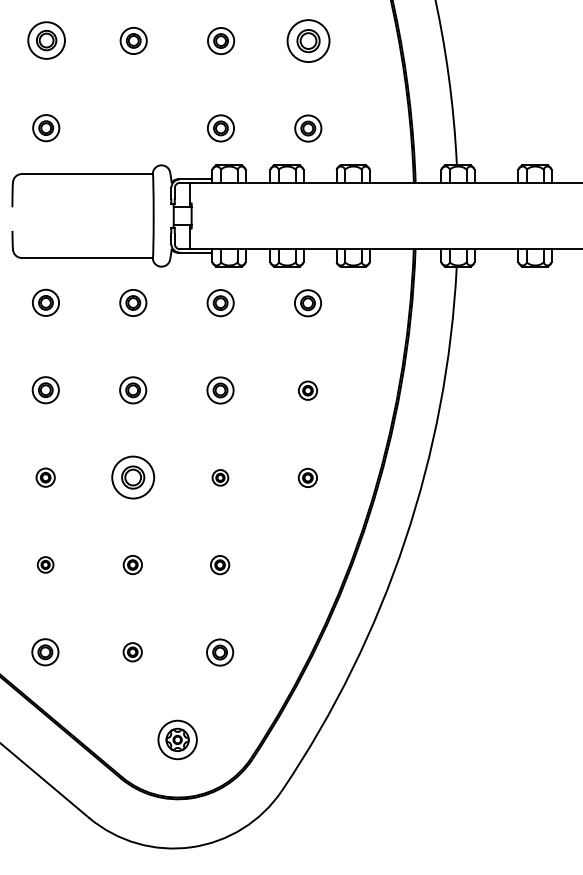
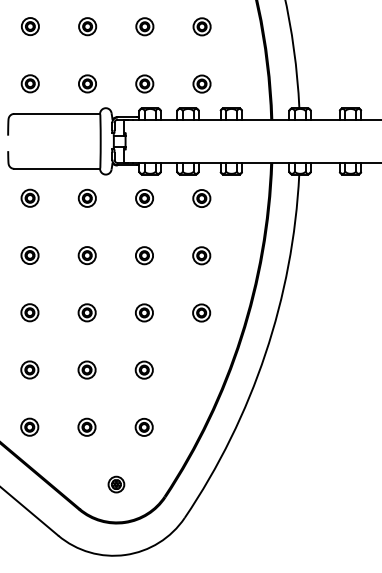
part: (45, 40) -> (29, 26), size x0.71
part: (307, 40) -> (201, 26), size x0.62
part: (133, 127) -> (87, 83), added
part: (307, 390) -> (201, 255), size x1.43
part: (45, 477) -> (29, 312), size x1.43
part: (132, 477) -> (86, 312), size x0.62
part: (220, 477) -> (144, 312), size x1.67
part: (307, 477) -> (201, 312), size x1.43
part: (45, 564) -> (29, 369), size x1.67
part: (132, 564) -> (86, 369), size x1.43
part: (219, 564) -> (143, 369), size x1.43
part: (132, 651) -> (86, 426), size x1.43
part: (177, 739) -> (116, 484), size x0.62

